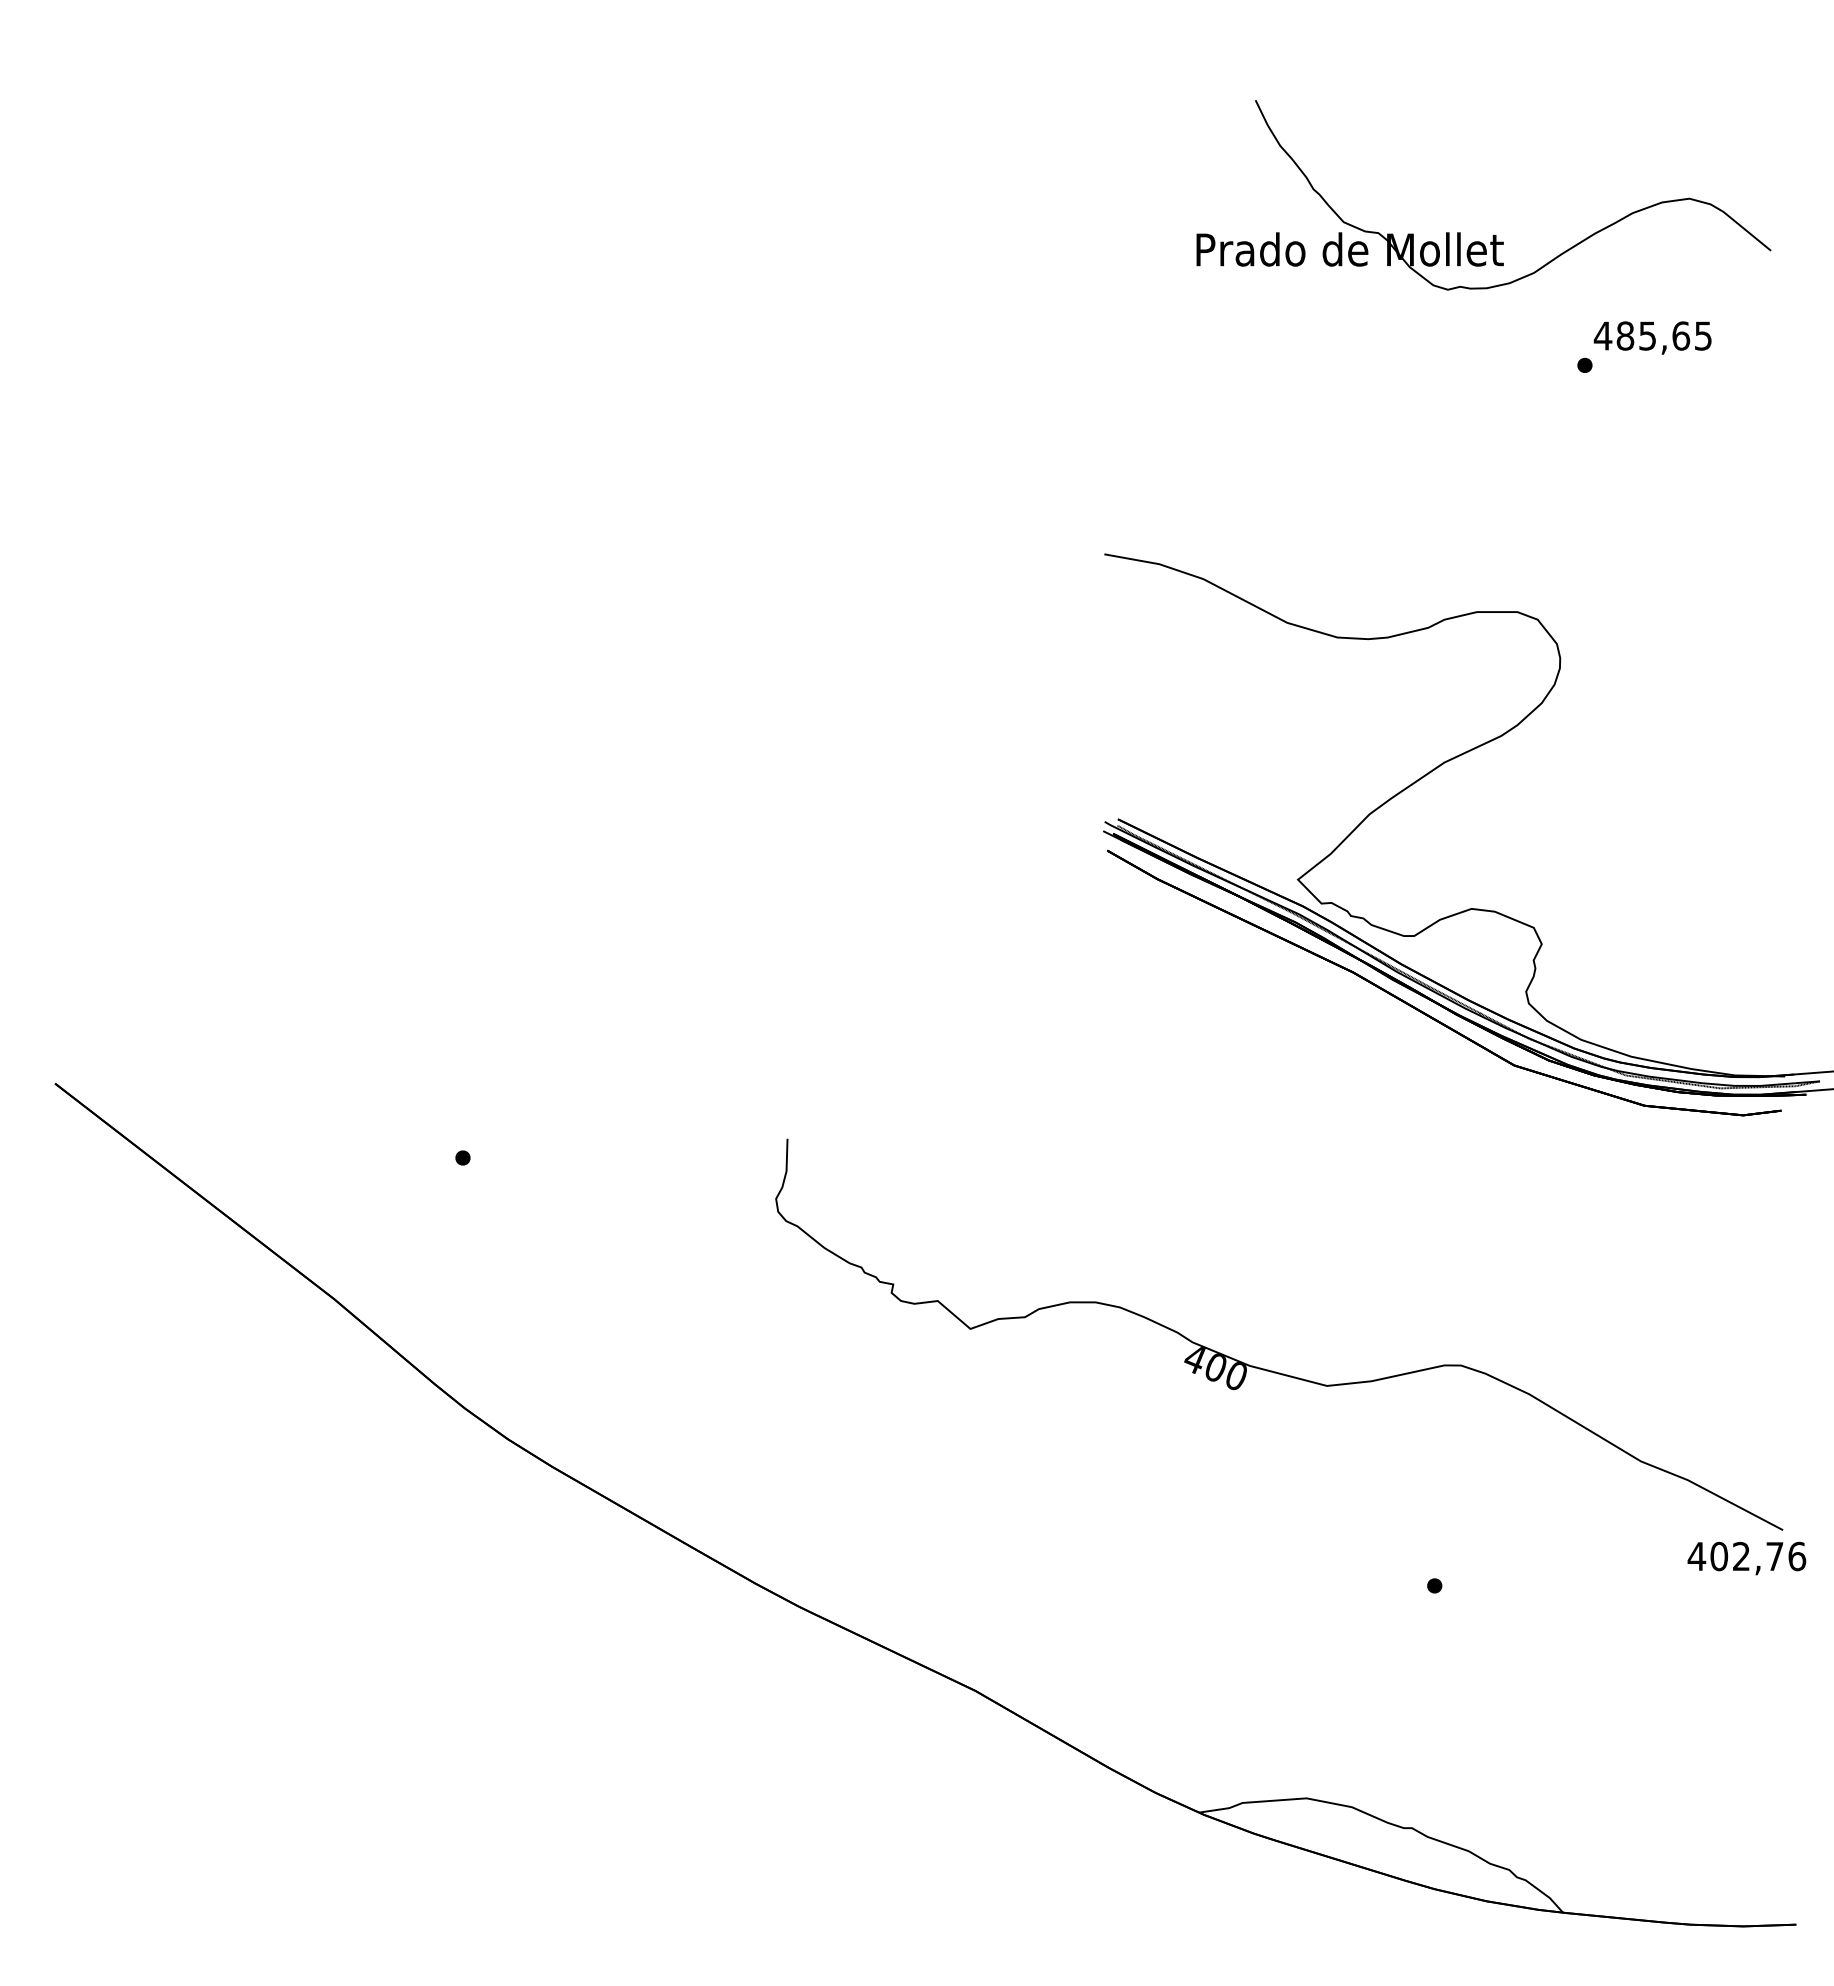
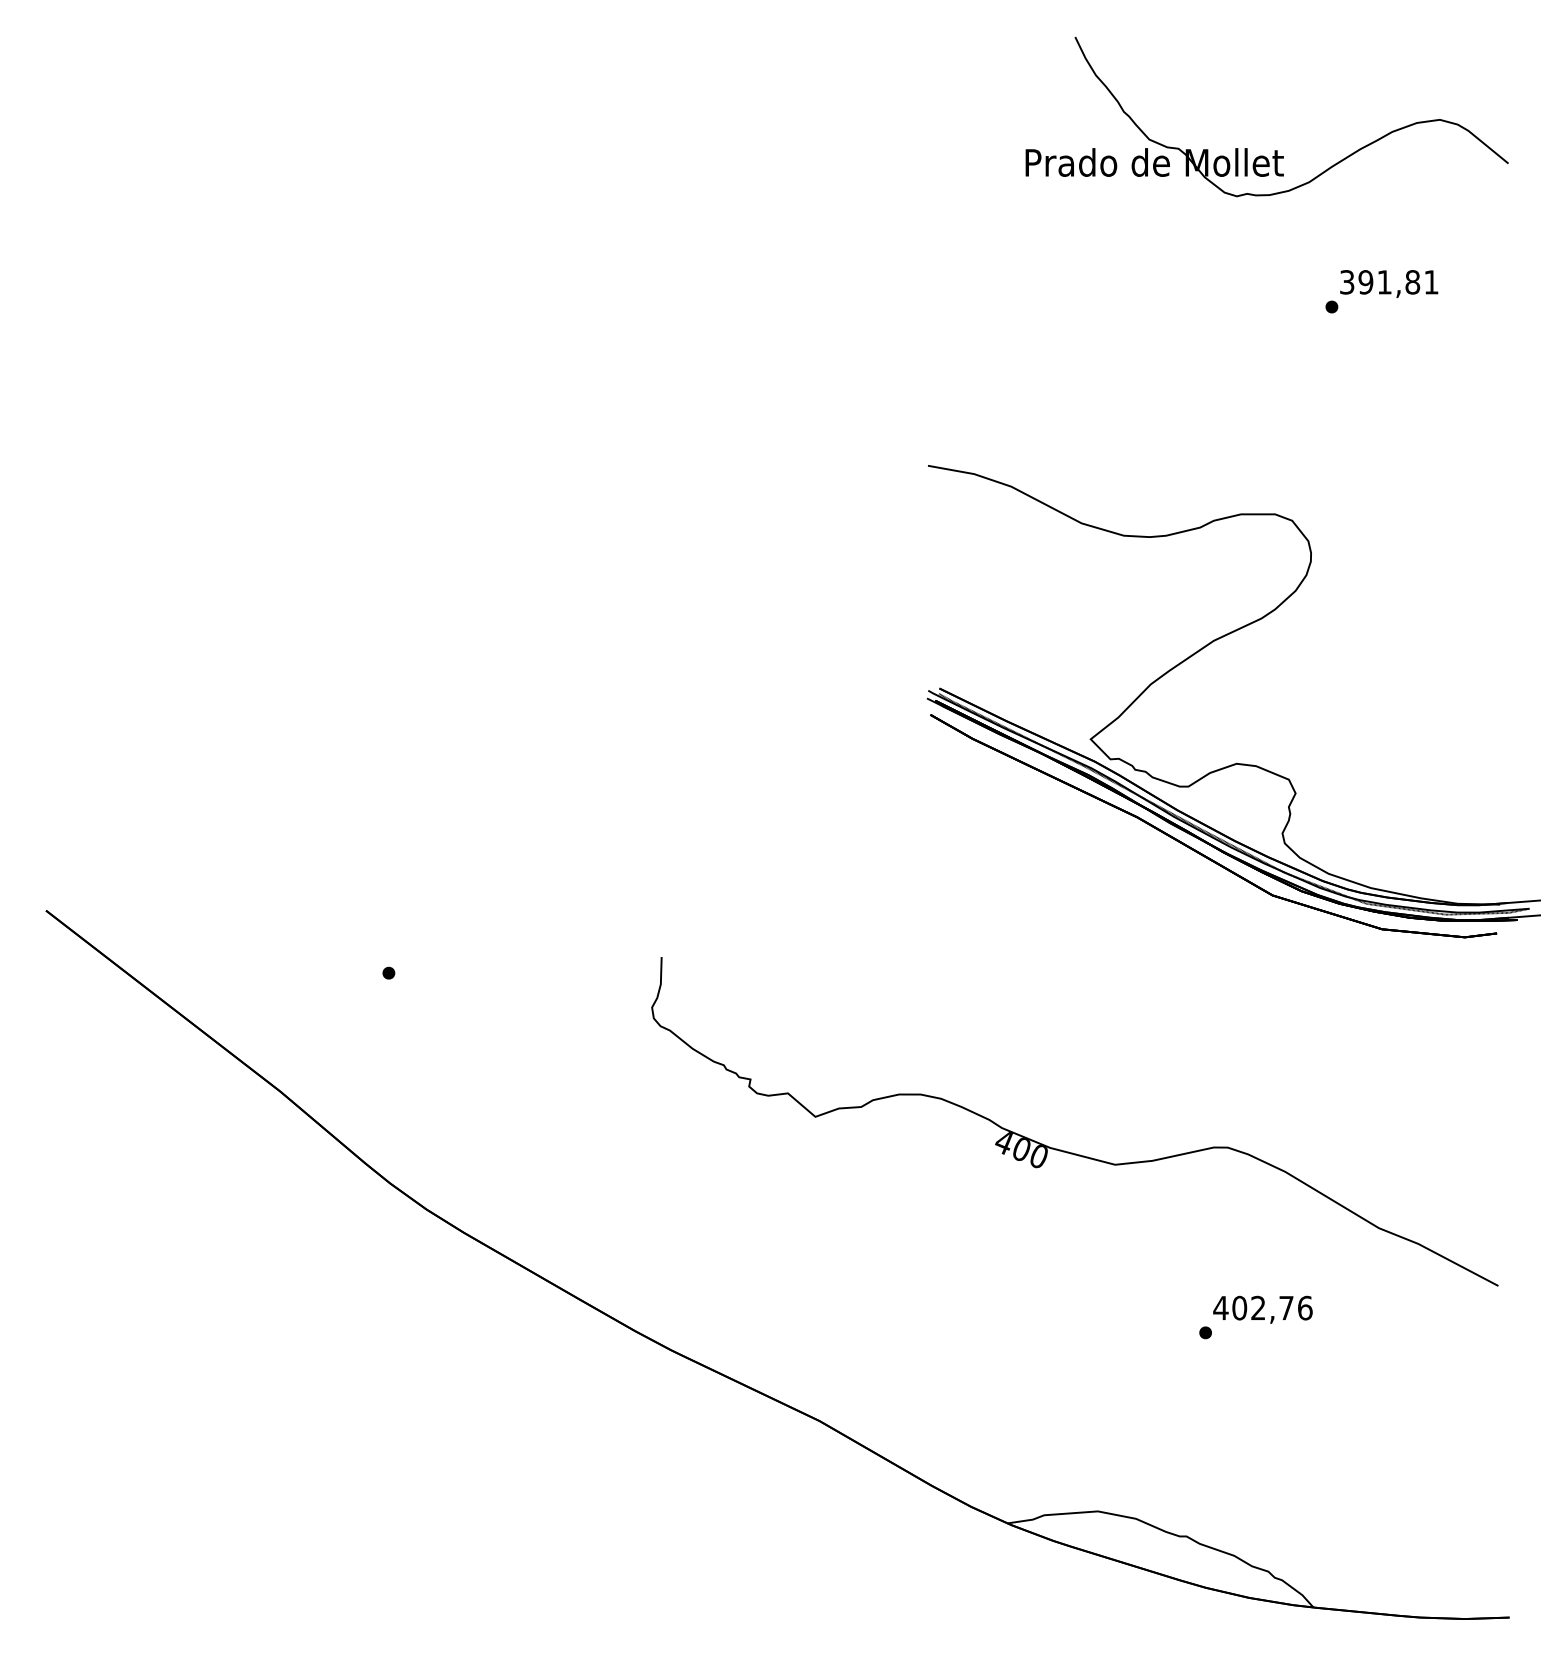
part: (1492, 235) -> (1274, 150), moved
text: (1652, 335) -> (1388, 281), 485,65 -> 391,81
text: (1746, 1558) -> (1262, 1309), moved

